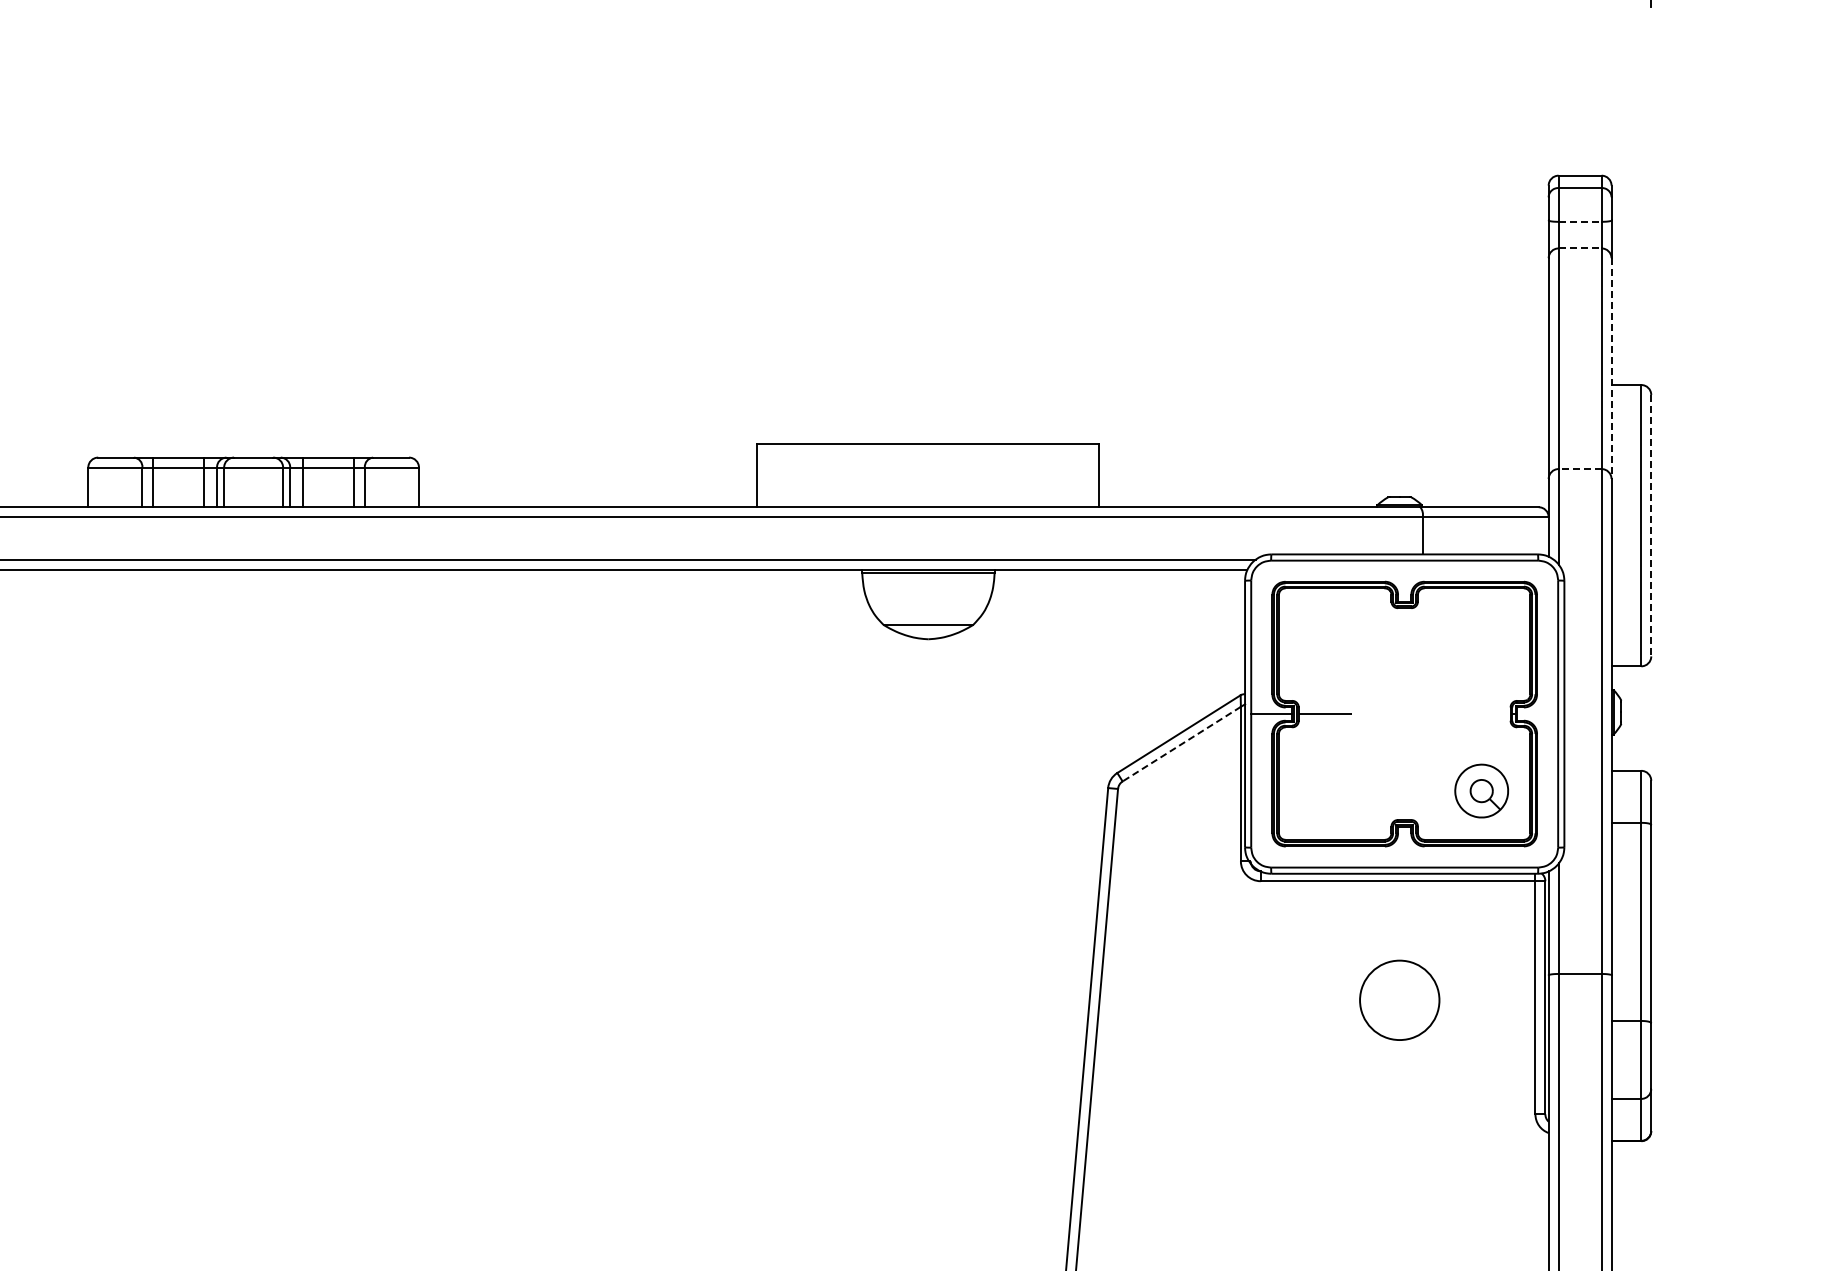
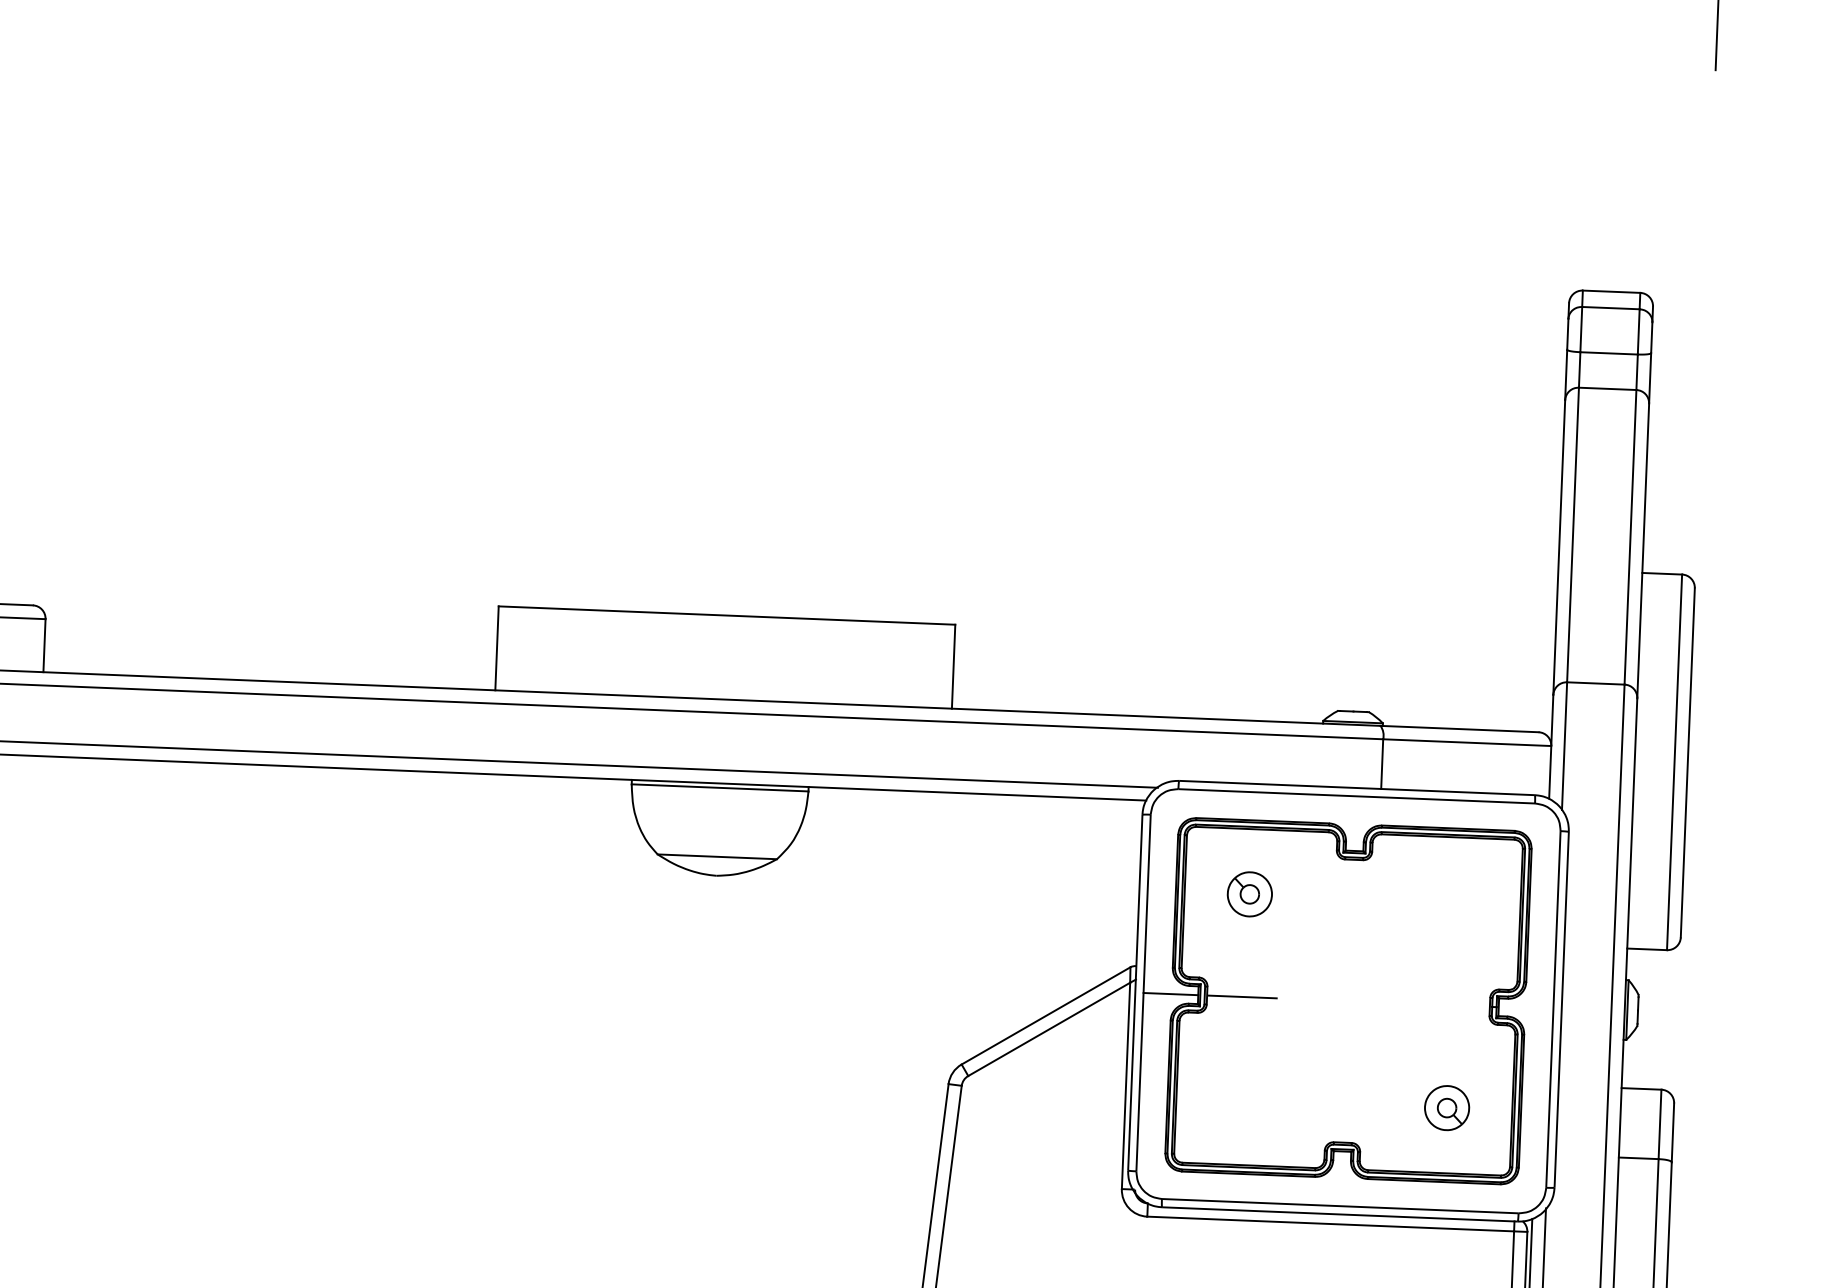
line: (1580, 221) -> (1609, 352), dashed -> solid
line: (1580, 248) -> (1608, 388), dashed -> solid
line: (1611, 369) -> (1643, 552), dashed -> solid
line: (1580, 469) -> (1596, 684), dashed -> solid
line: (1651, 525) -> (1688, 762), dashed -> solid
part: (1327, 636) -> (1249, 893), added
line: (1181, 744) -> (1048, 1029), dashed -> solid
part: (1481, 790) -> (1446, 1107), size x0.62

